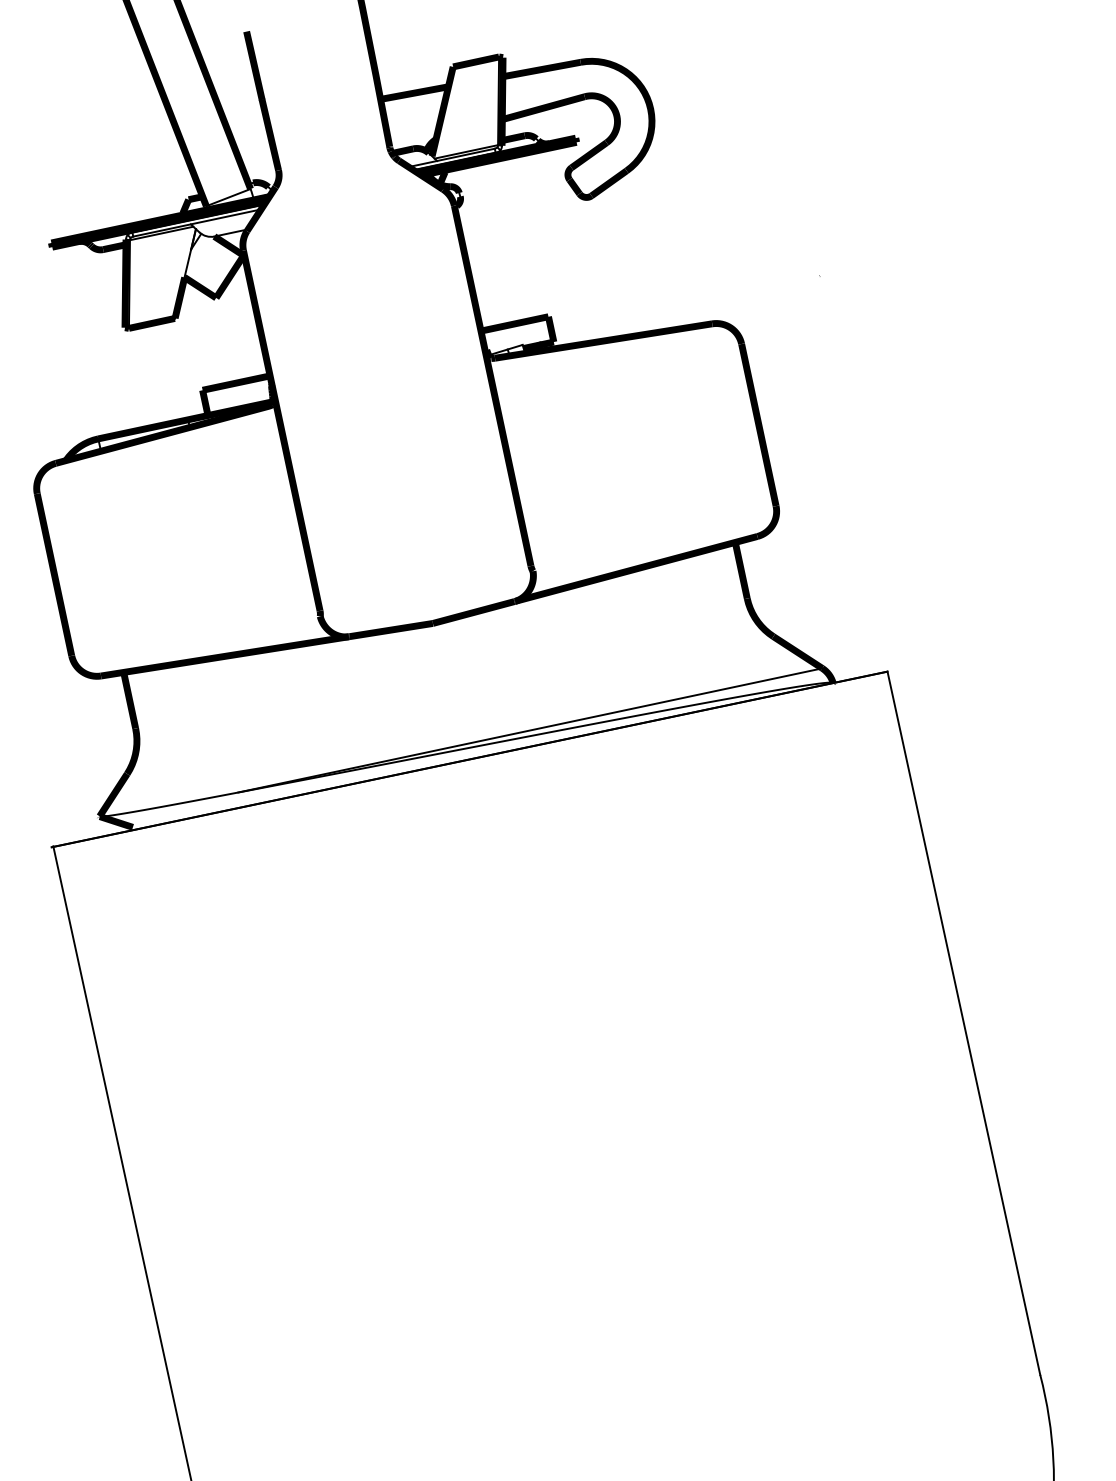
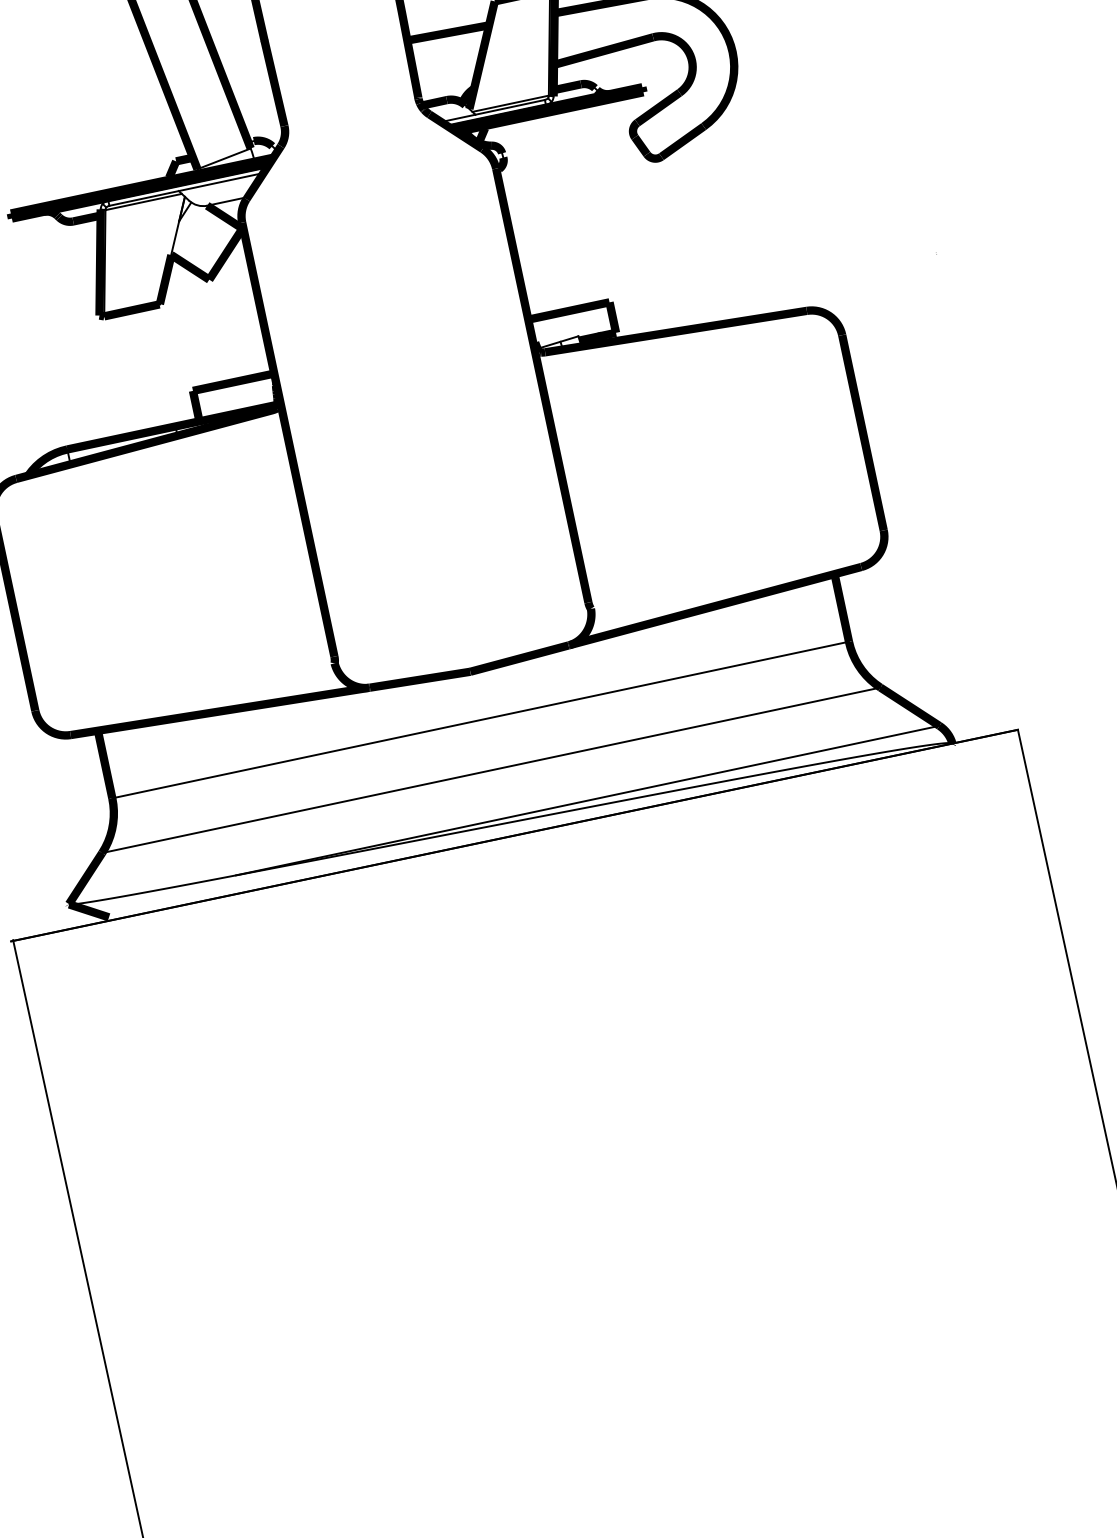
line: (441, 663) -> (480, 720), added
line: (450, 704) -> (491, 769), added

